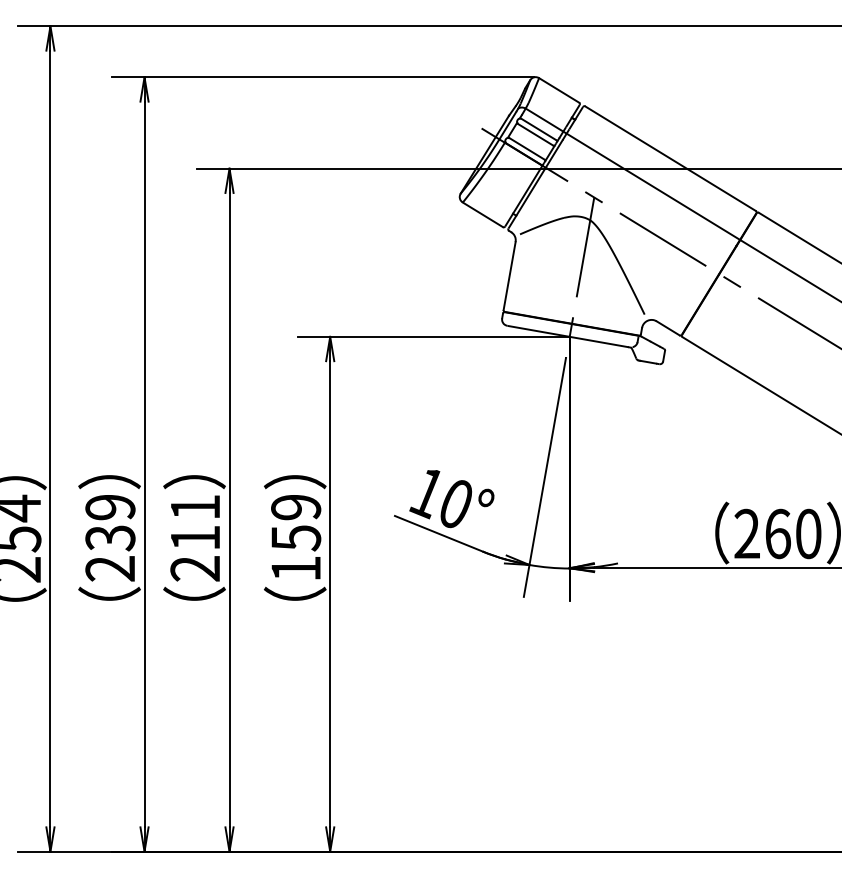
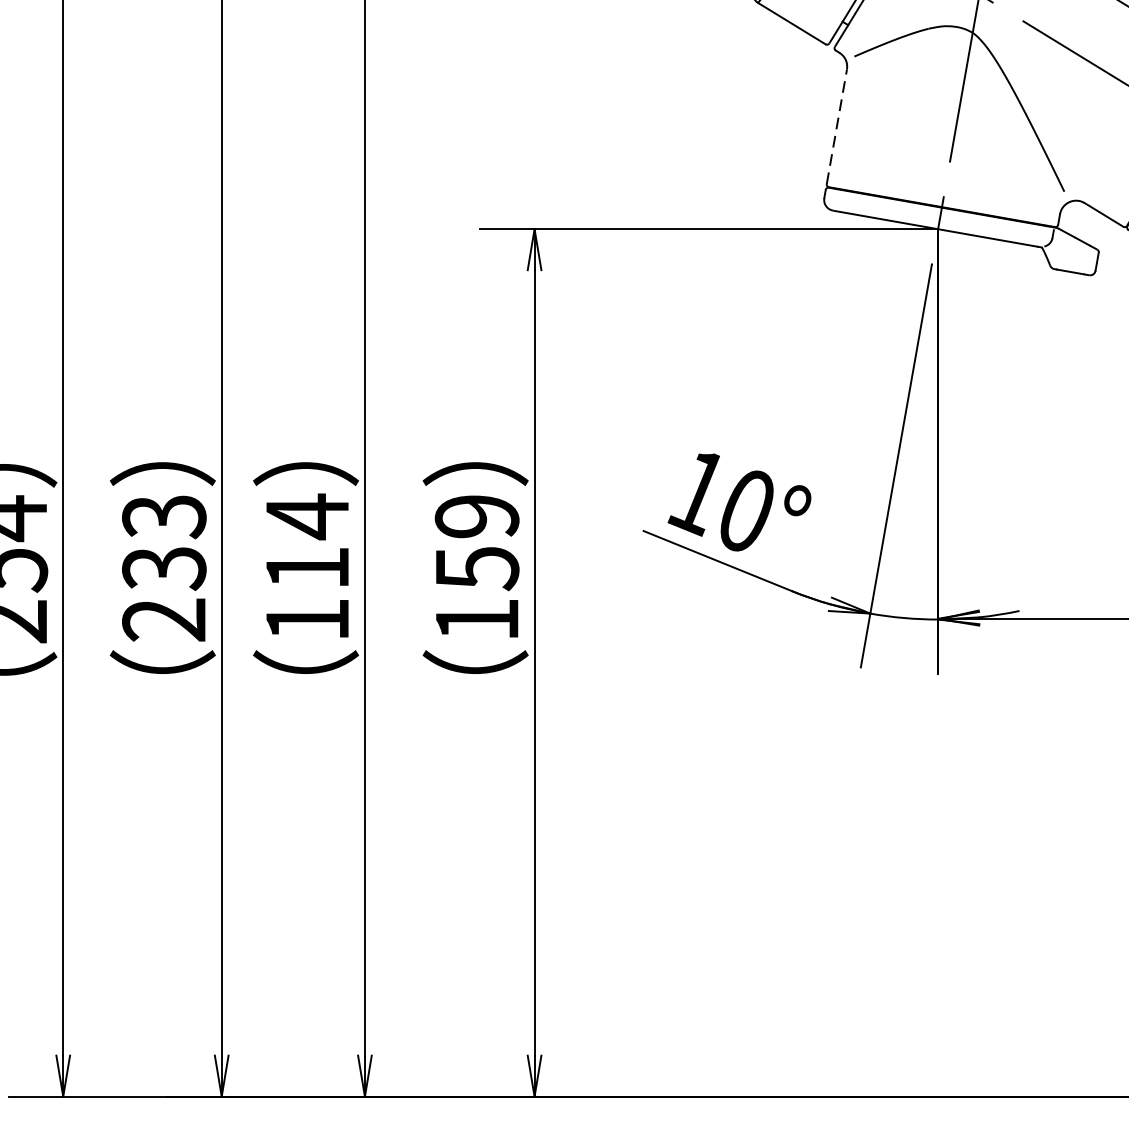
line: (509, 275) -> (836, 125), solid -> dashed
text: (110, 507) -> (164, 516), 239 -> 233
text: (194, 537) -> (305, 567), 211 -> 114

